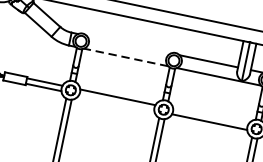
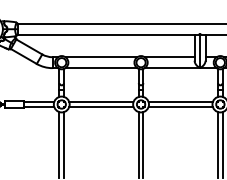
line: (128, 44) -> (101, 57), added
line: (126, 57) -> (101, 68), dashed -> solid
line: (116, 102) -> (101, 106), added
line: (210, 117) -> (180, 102), added

